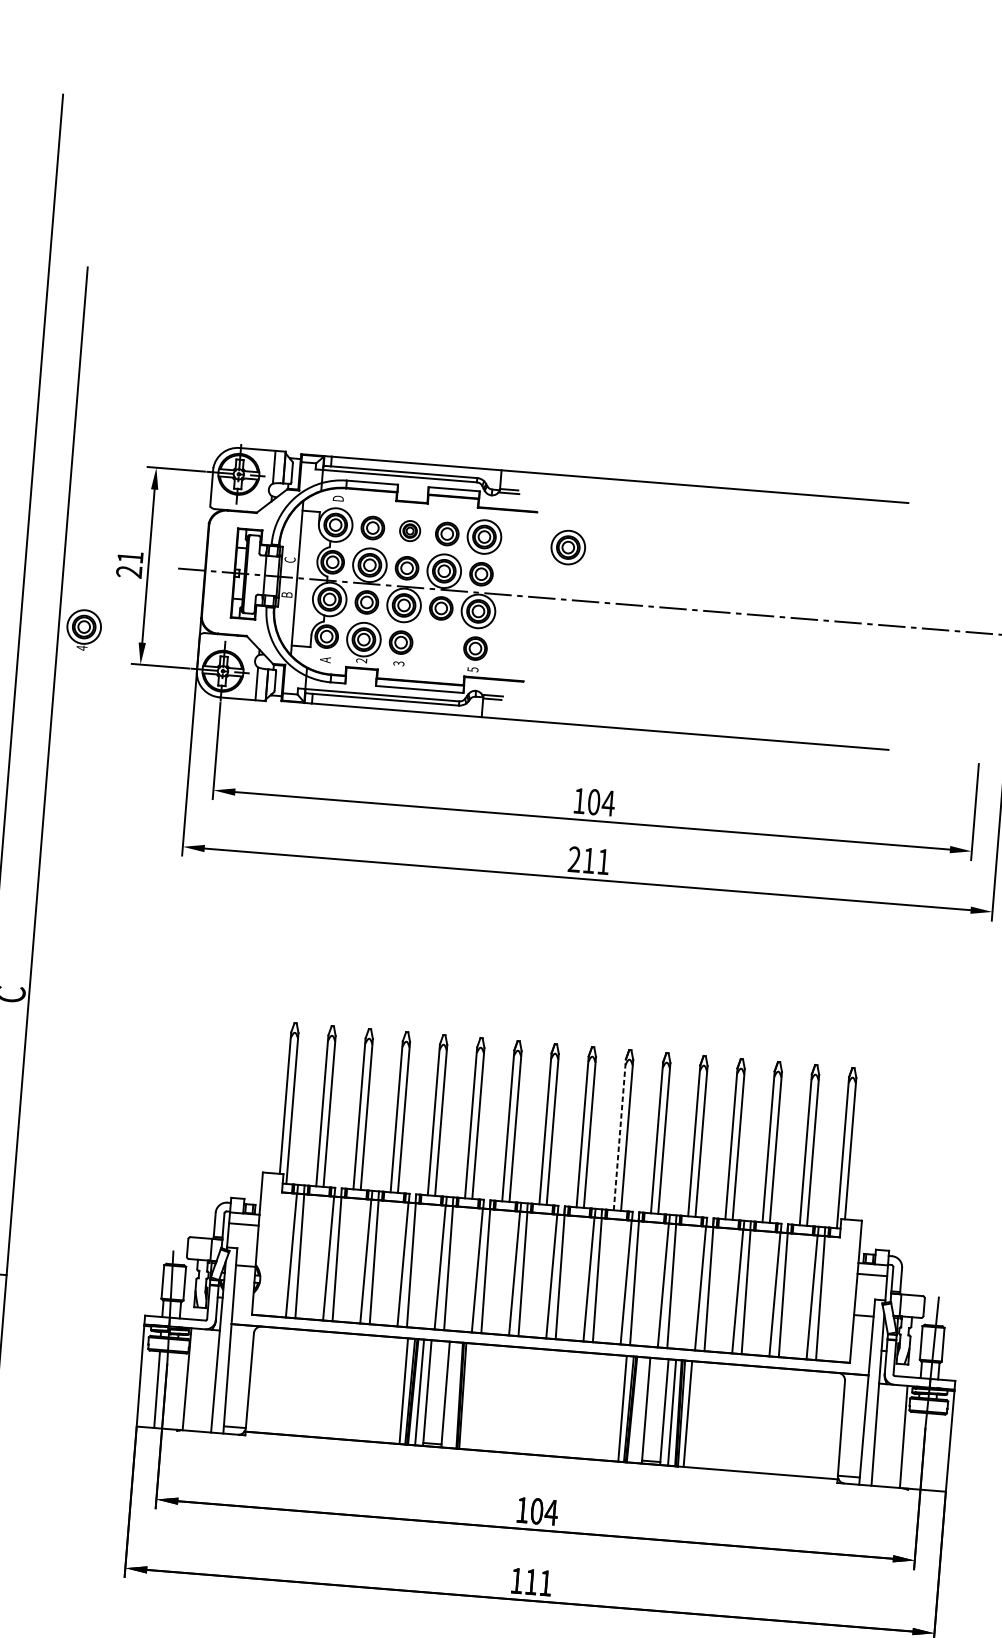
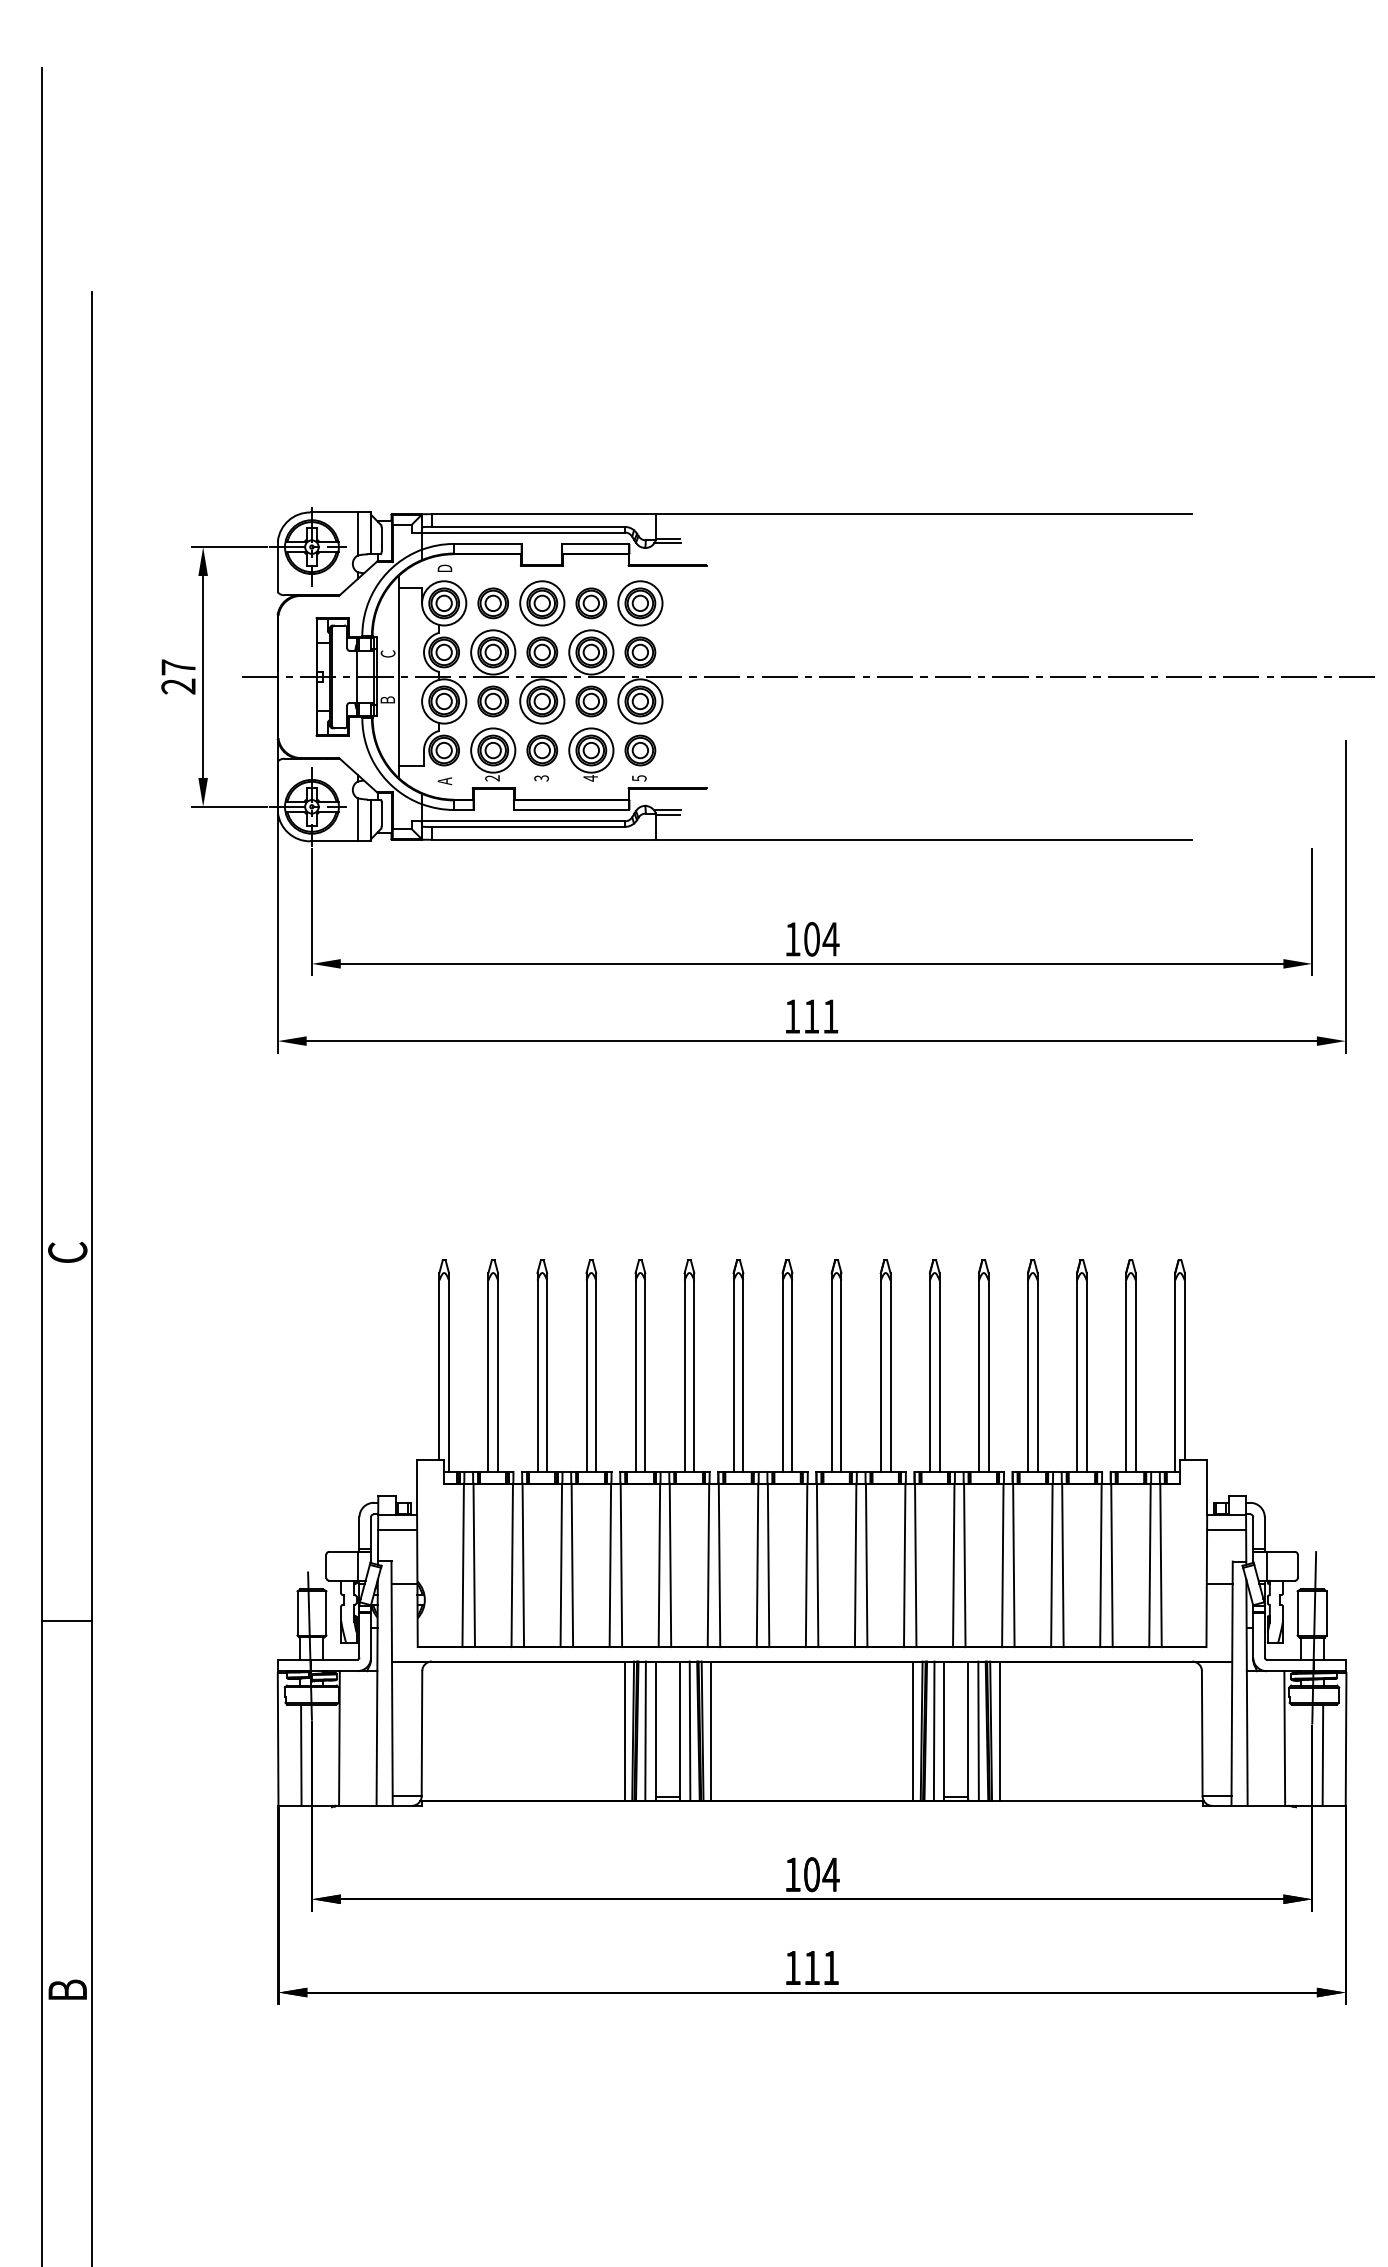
part: (410, 531) -> (542, 603), size x1.67
part: (568, 547) -> (751, 608), removed
text: (130, 557) -> (178, 667), 21 -> 27
part: (84, 630) -> (591, 754), moved
text: (574, 859) -> (792, 1016), 211 -> 111
line: (619, 1134) -> (880, 1372), dashed -> solid
line: (452, 1394) -> (689, 1730), added
line: (468, 1396) -> (710, 1731), added
line: (637, 1410) -> (933, 1731), added
line: (931, 1451) -> (1322, 1754), added

